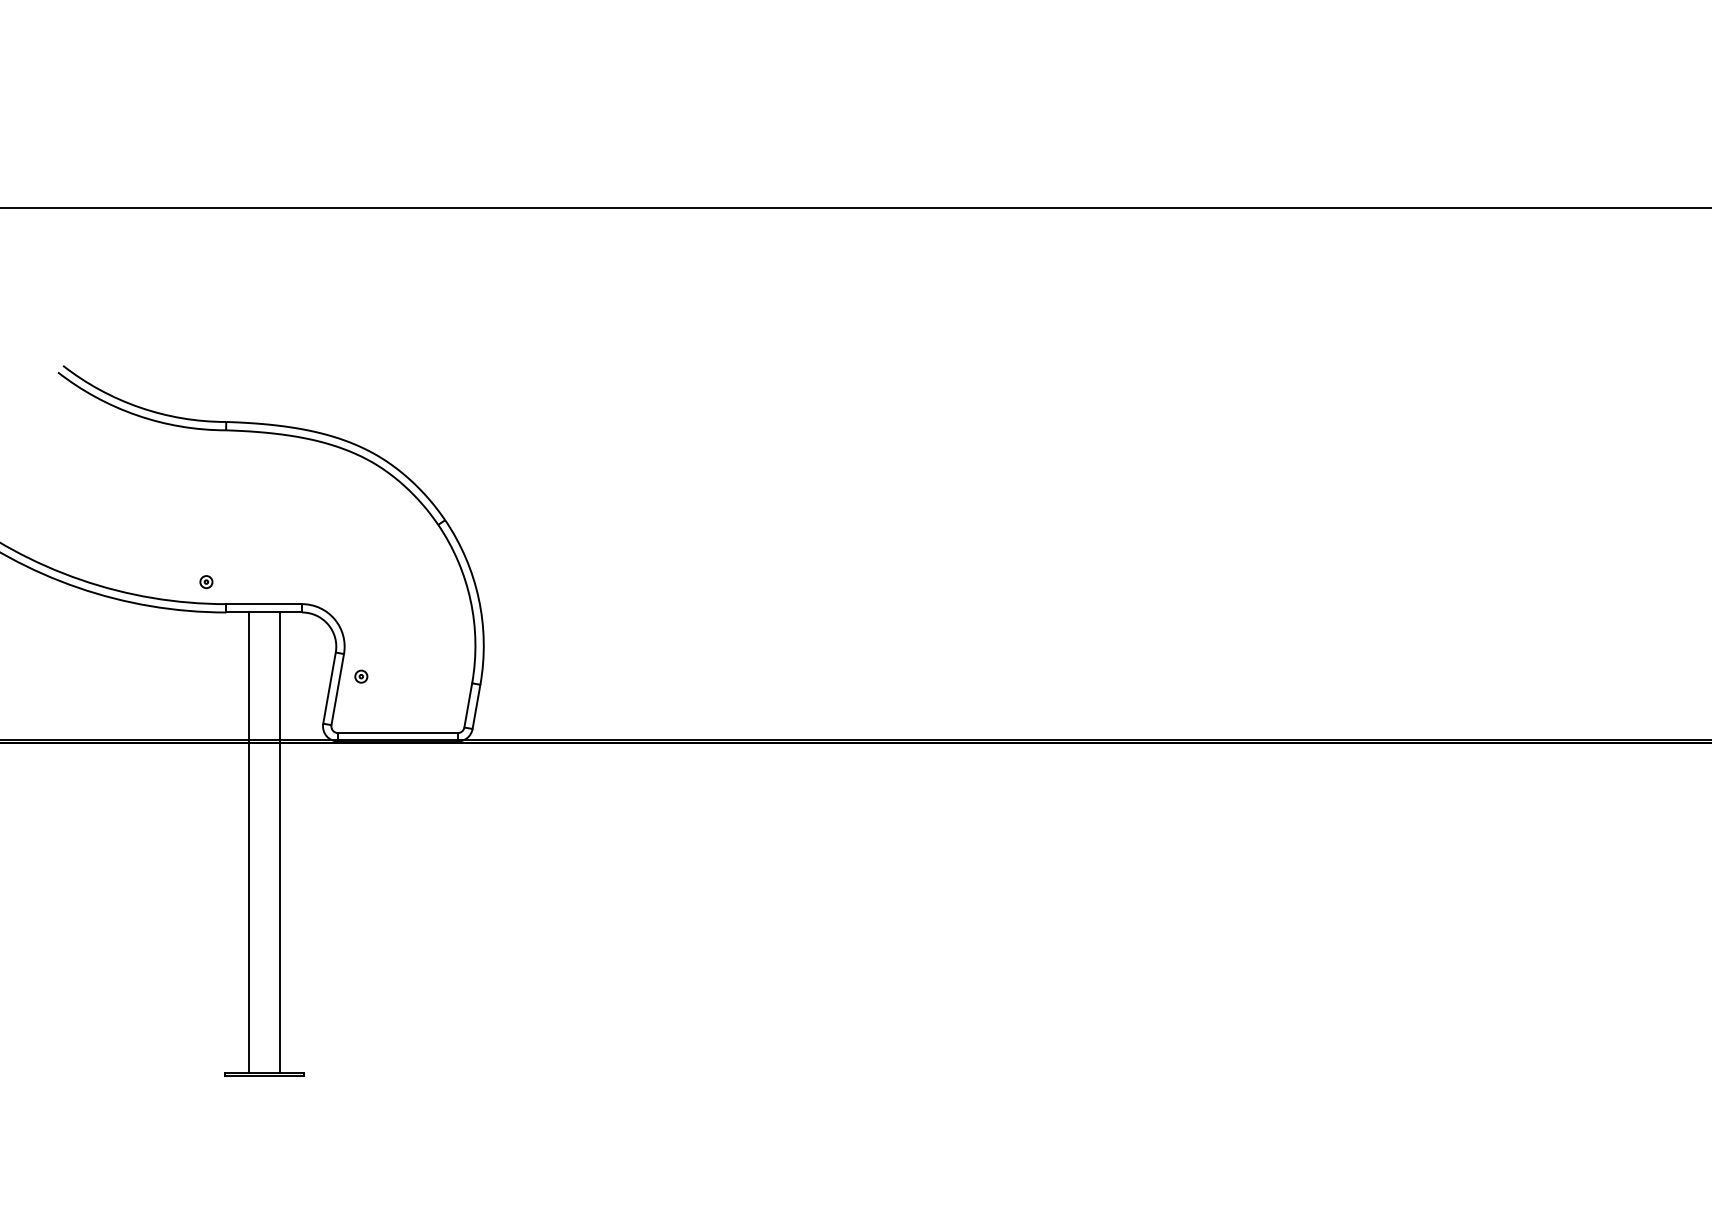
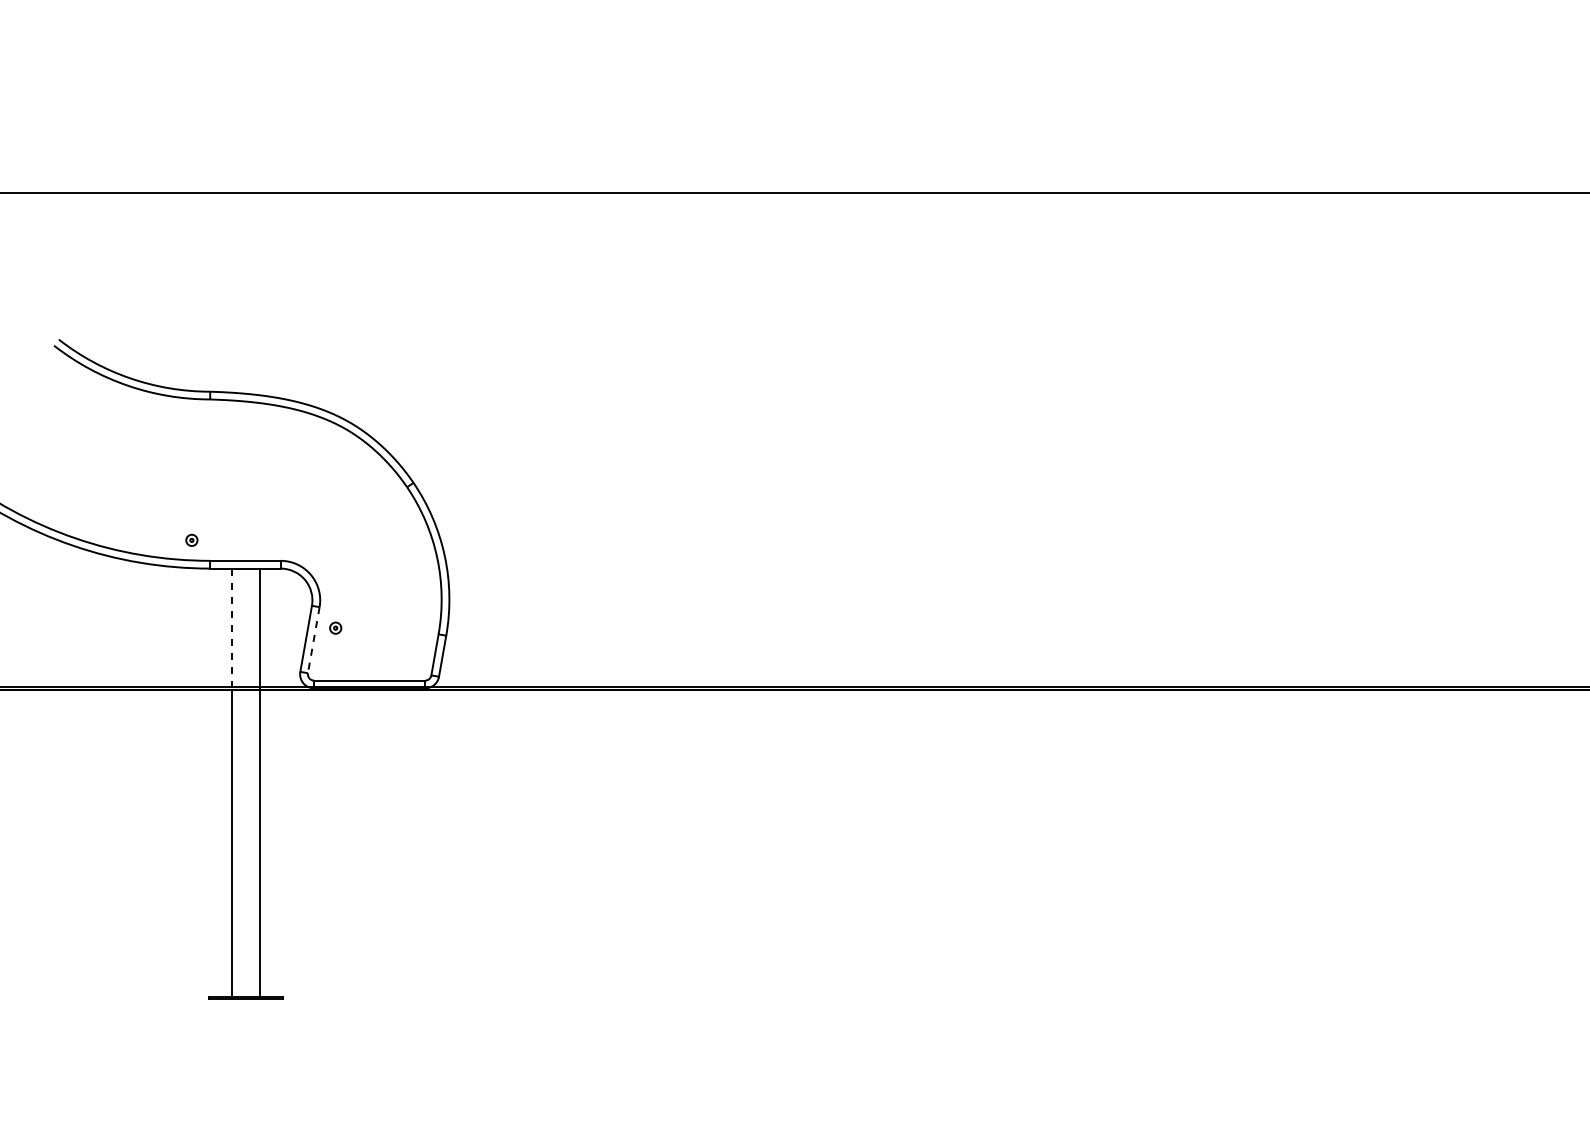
line: (249, 678) -> (231, 629), solid -> dashed
line: (337, 689) -> (313, 640), solid -> dashed

